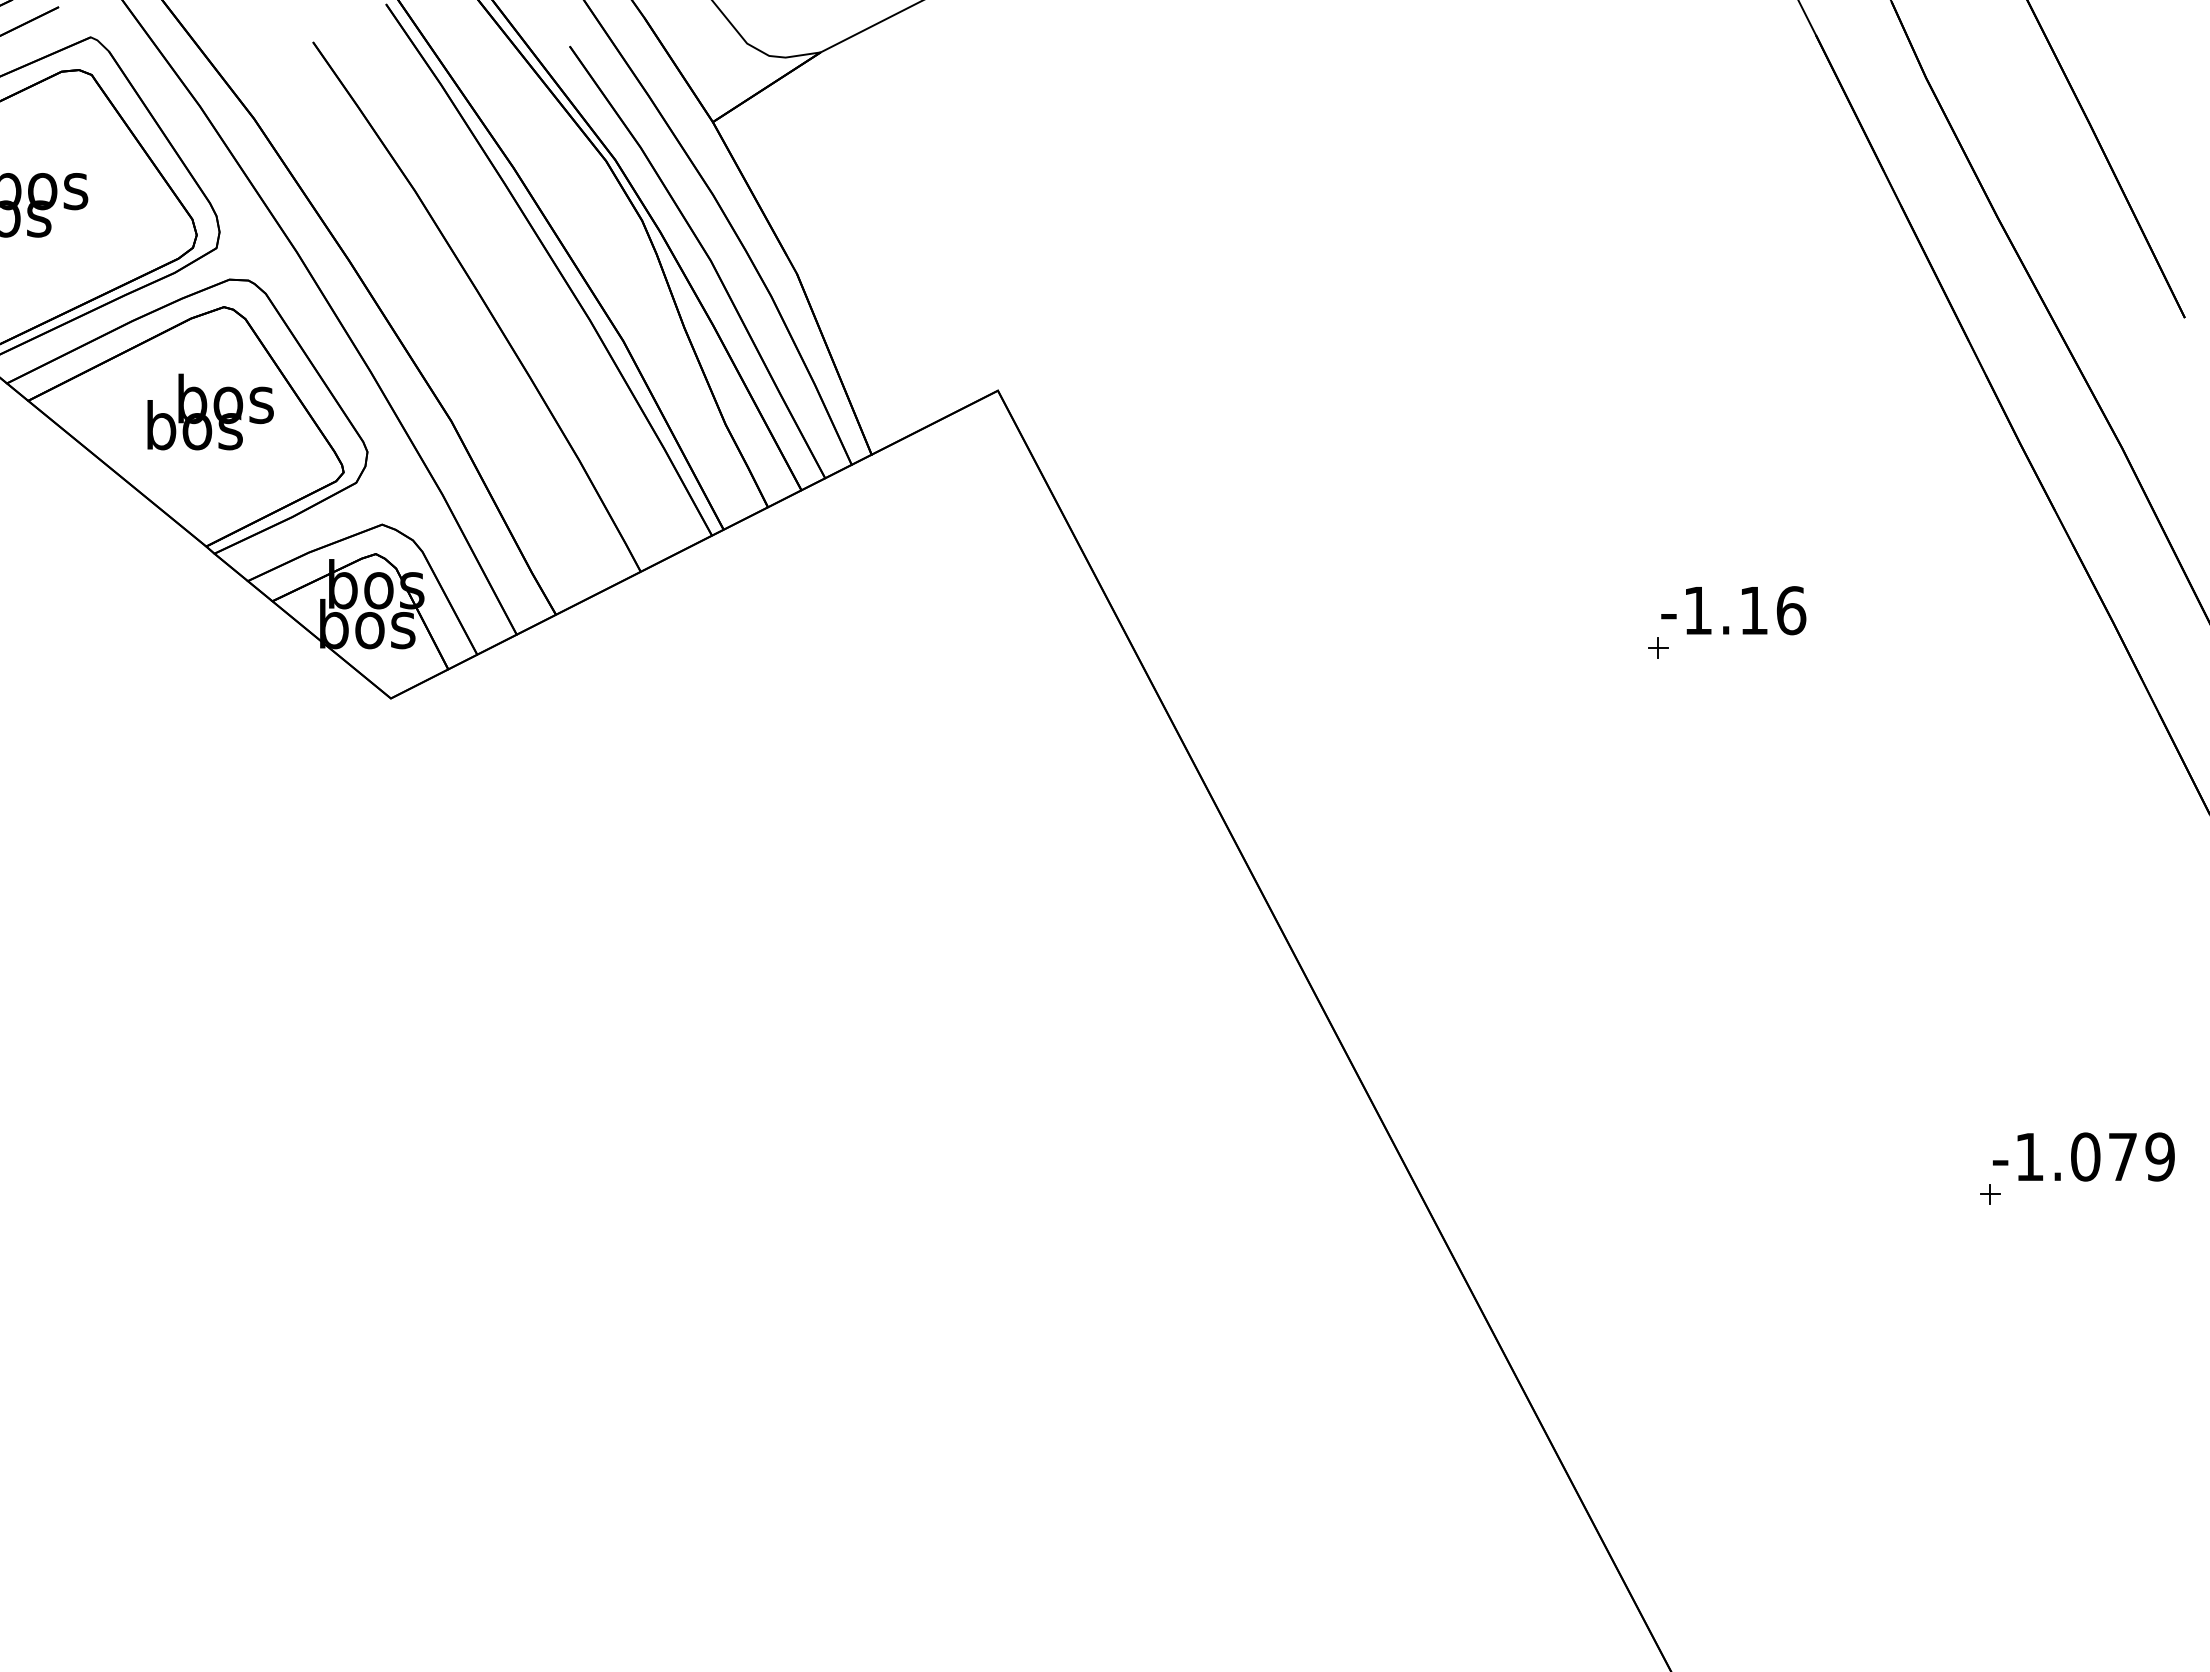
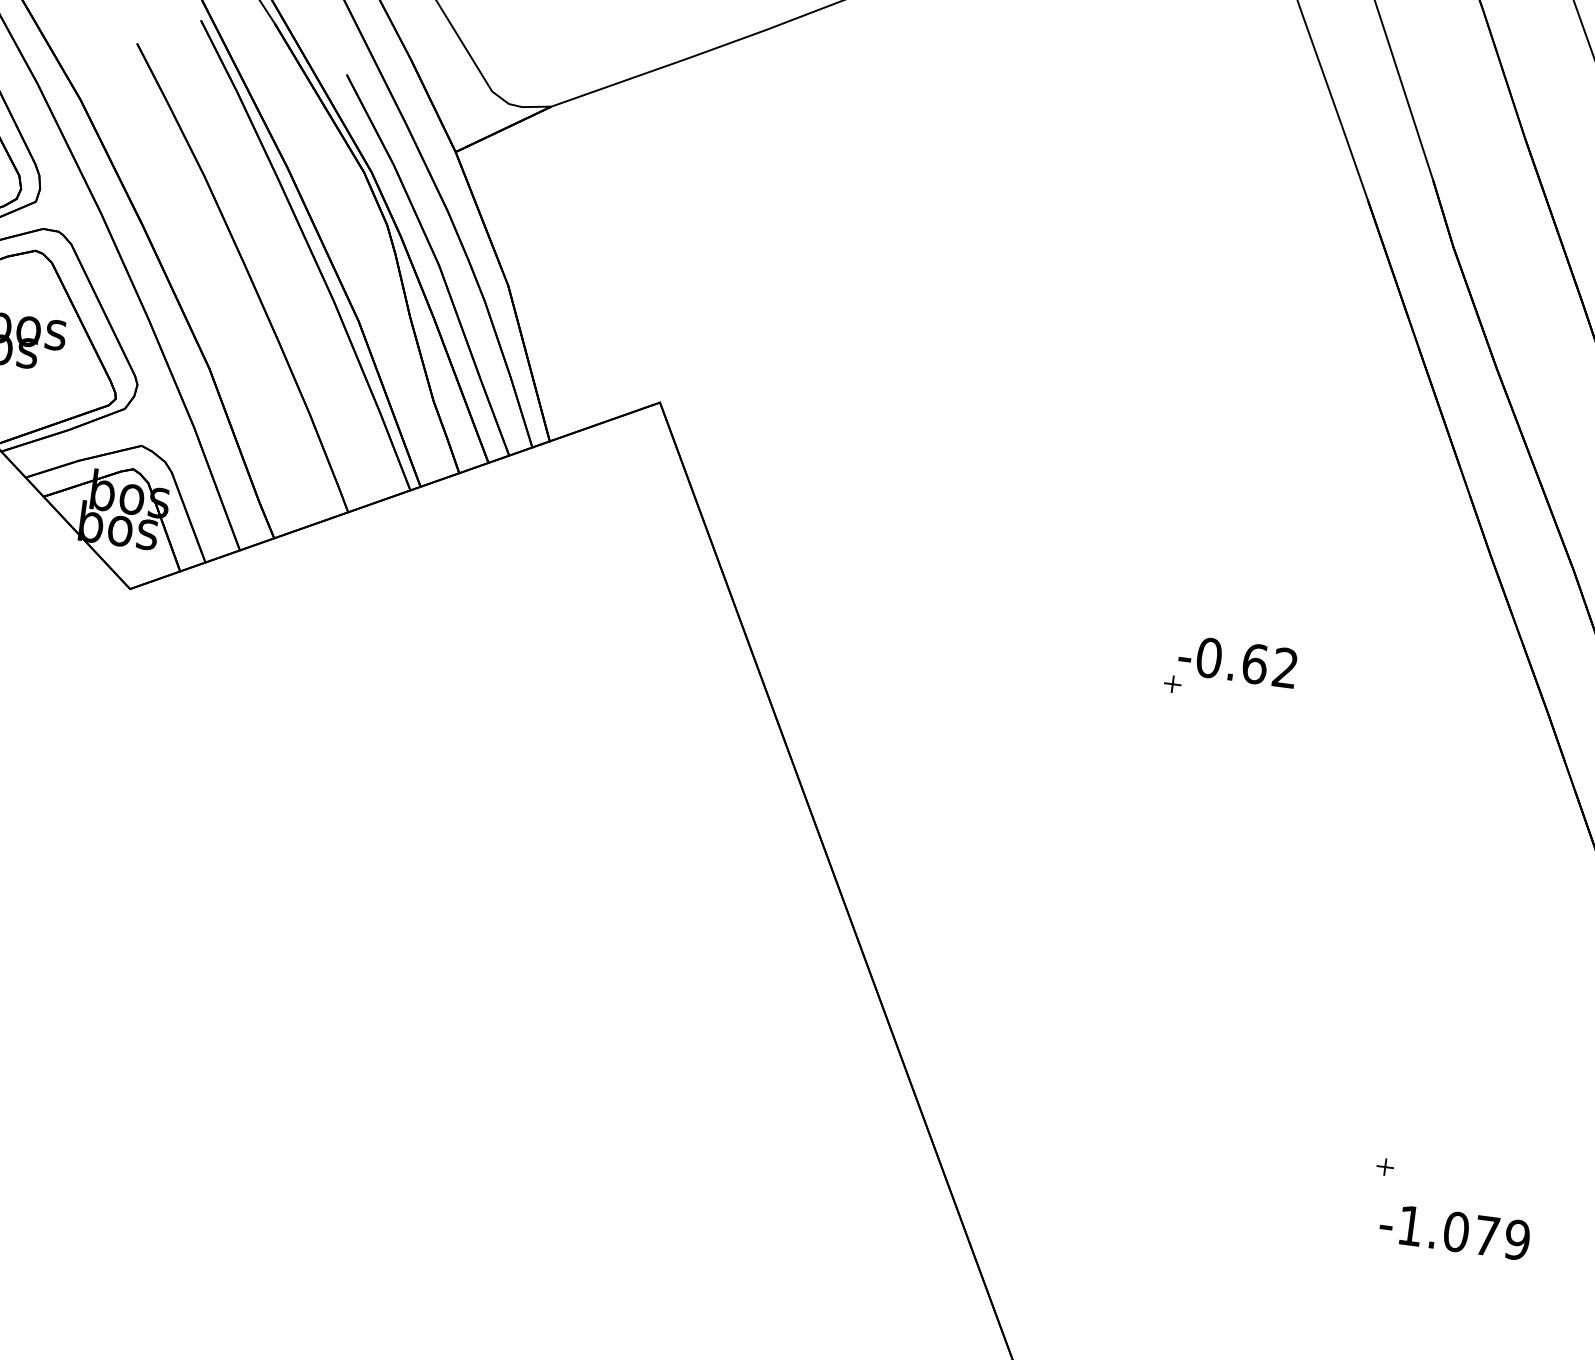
text: (1744, 610) -> (1247, 662), -1.16 -> -0.62
text: (2083, 1156) -> (1454, 1231), moved

